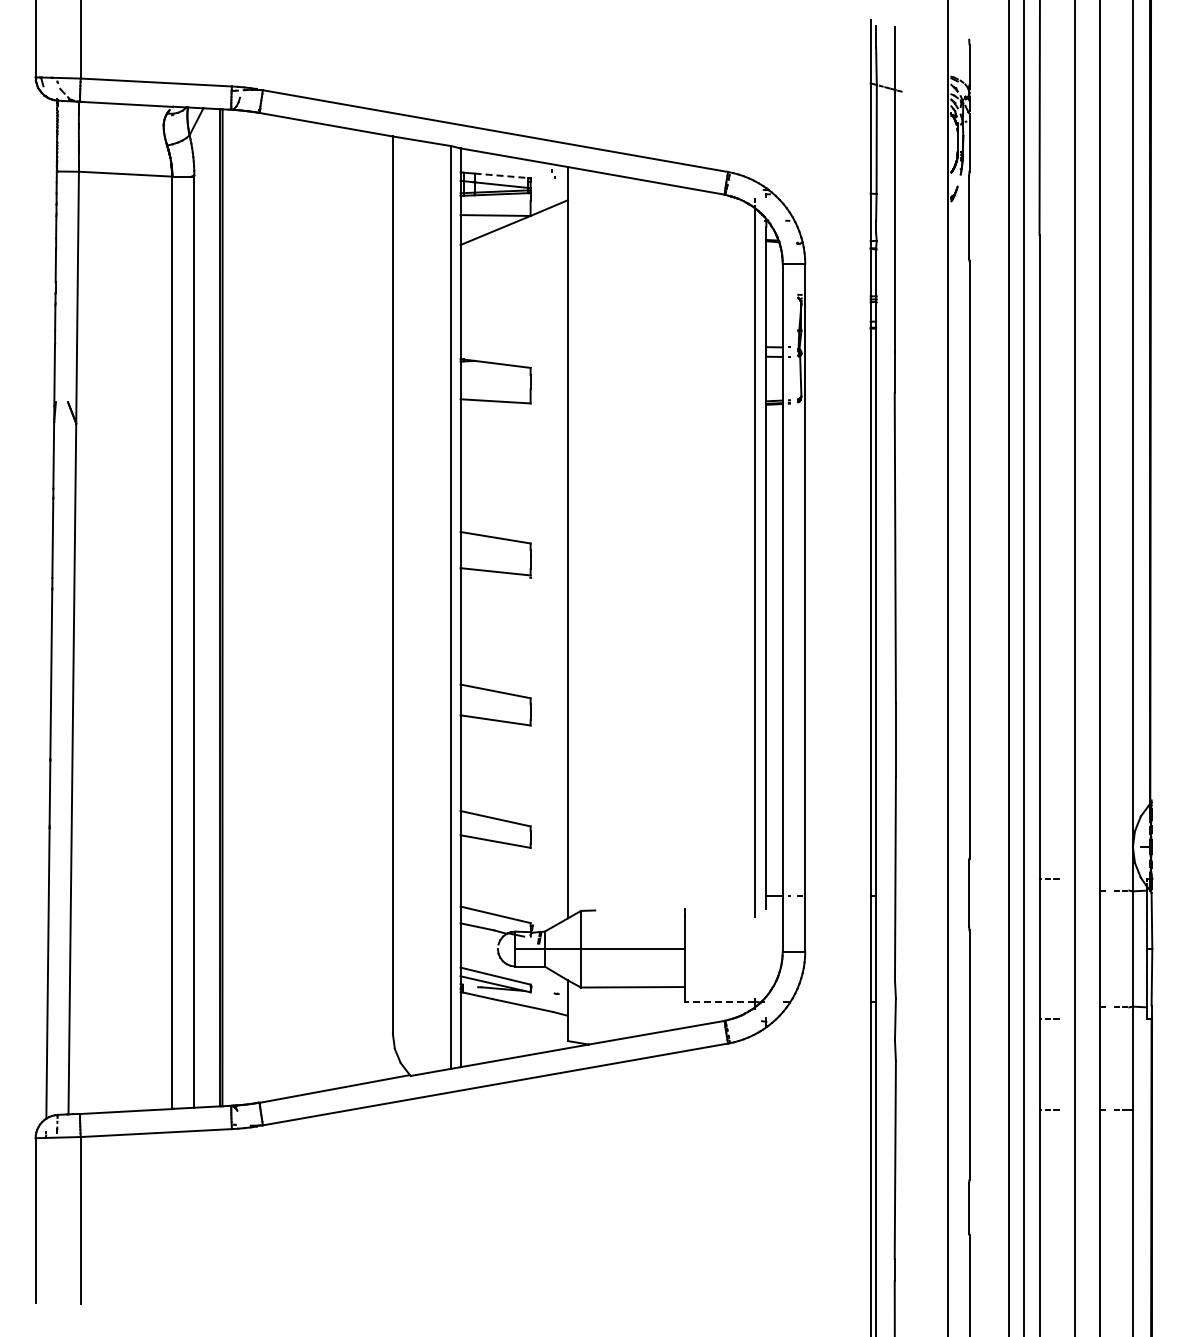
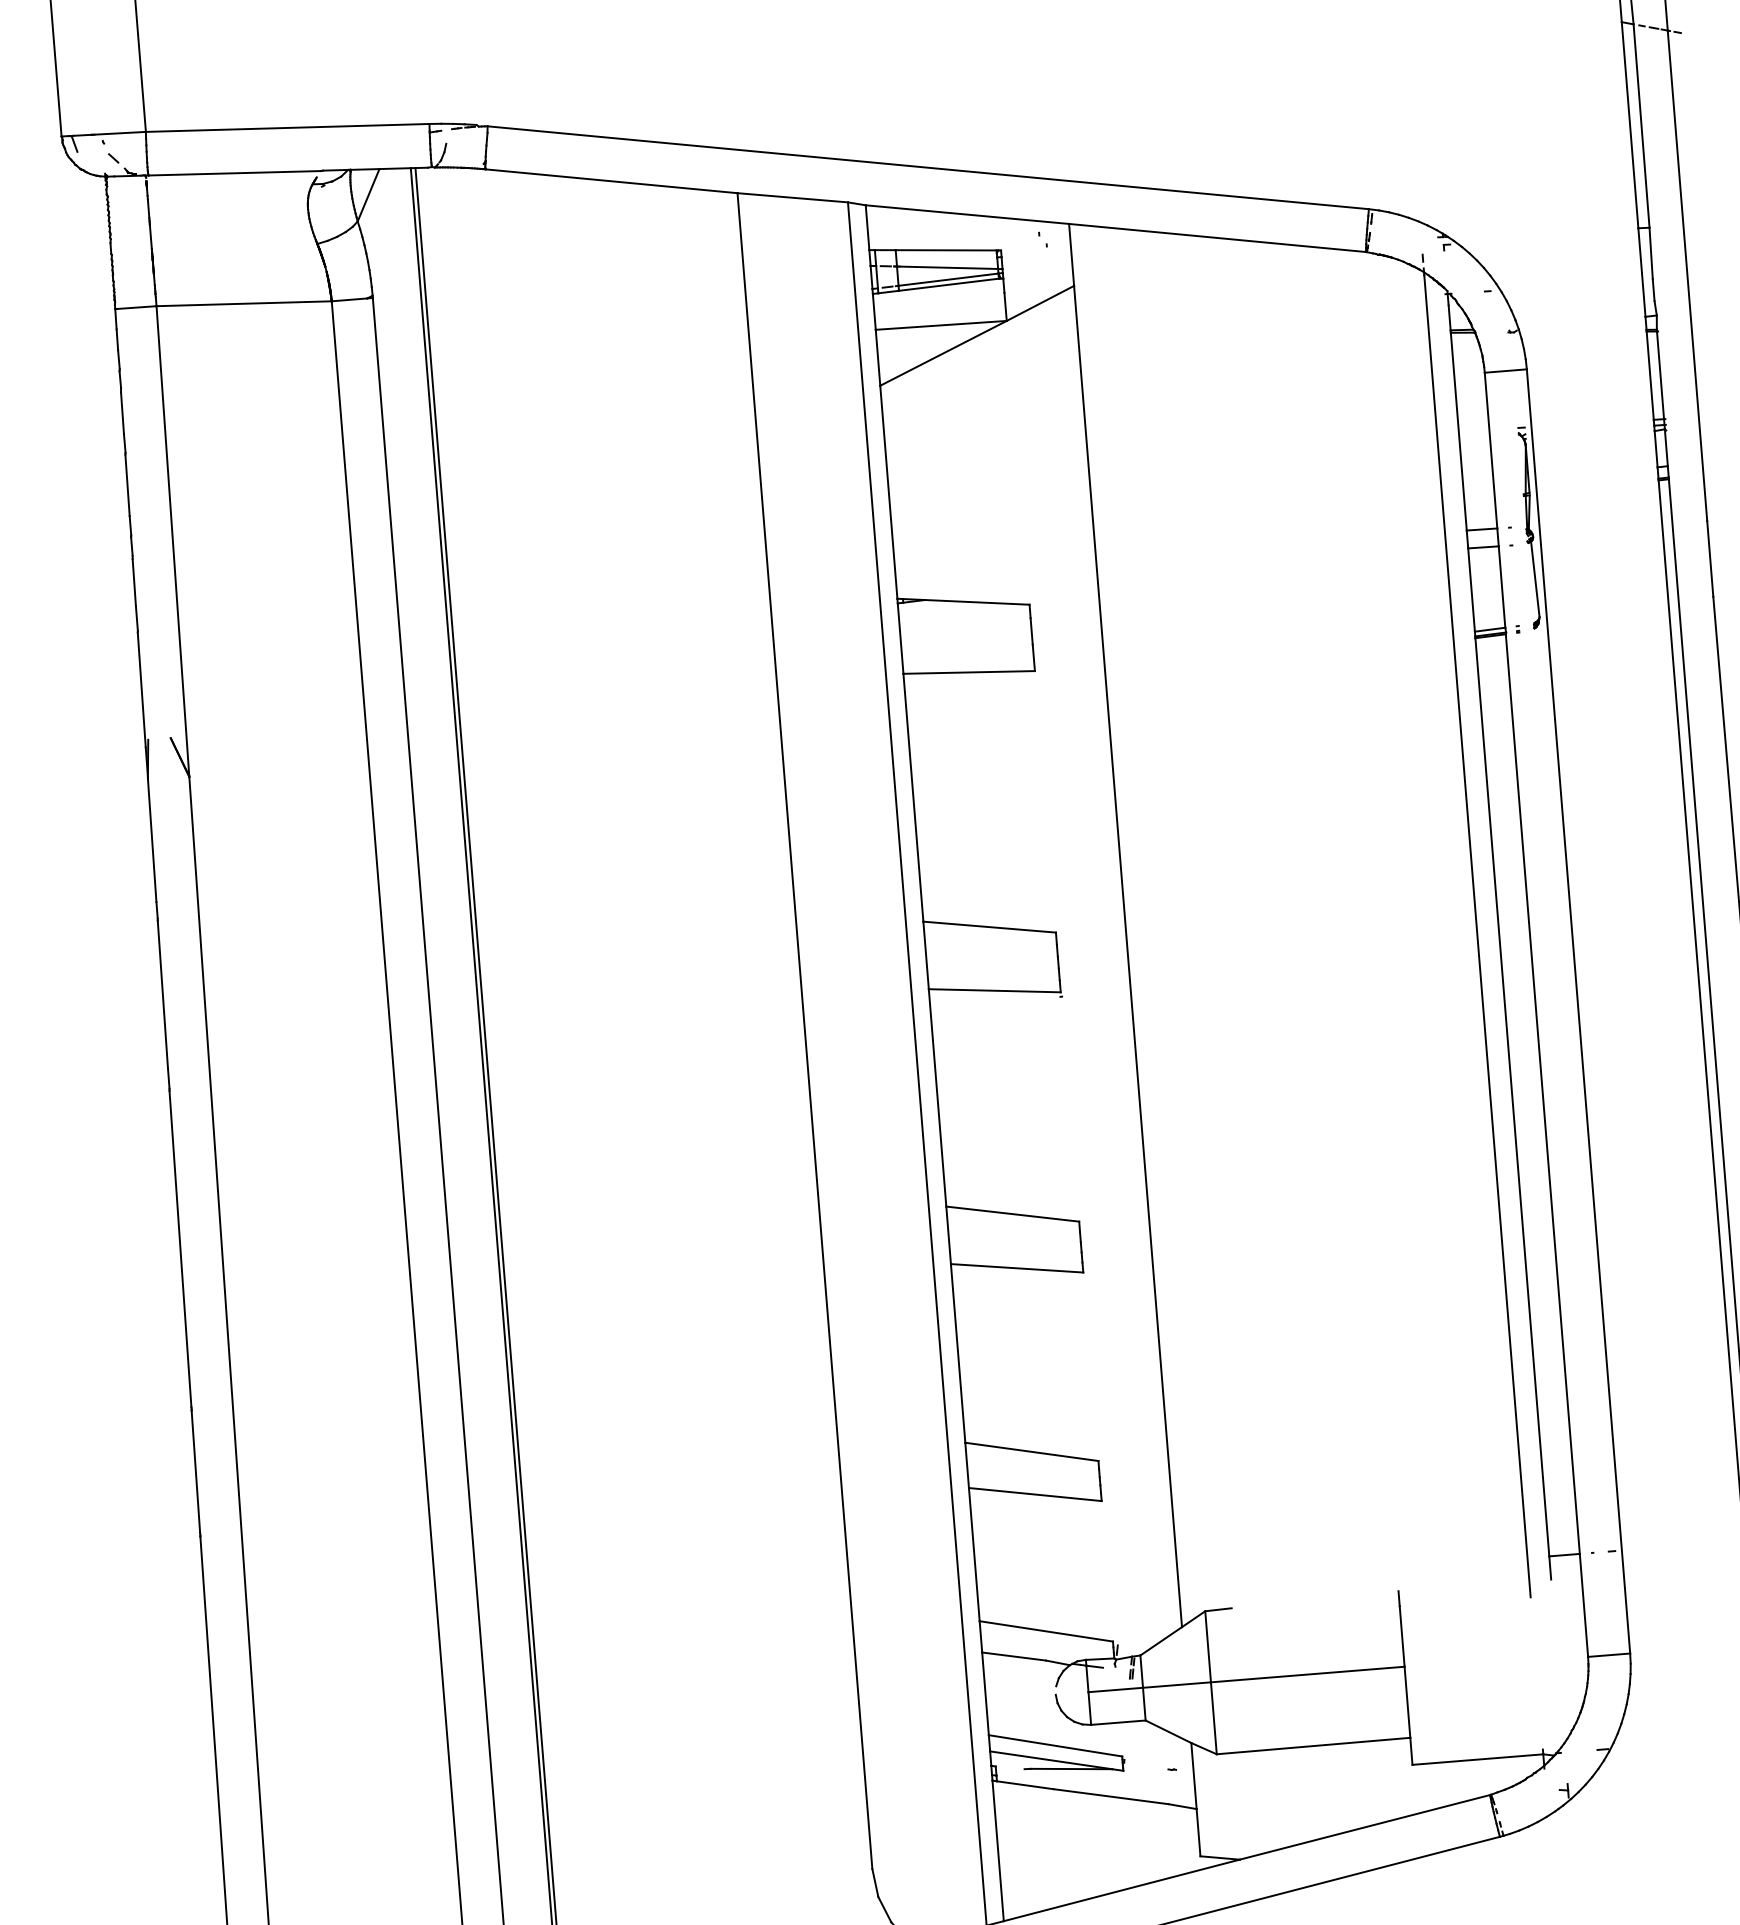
line: (501, 175) -> (946, 249), dashed -> solid
line: (719, 1001) -> (1477, 1759), dashed -> solid

